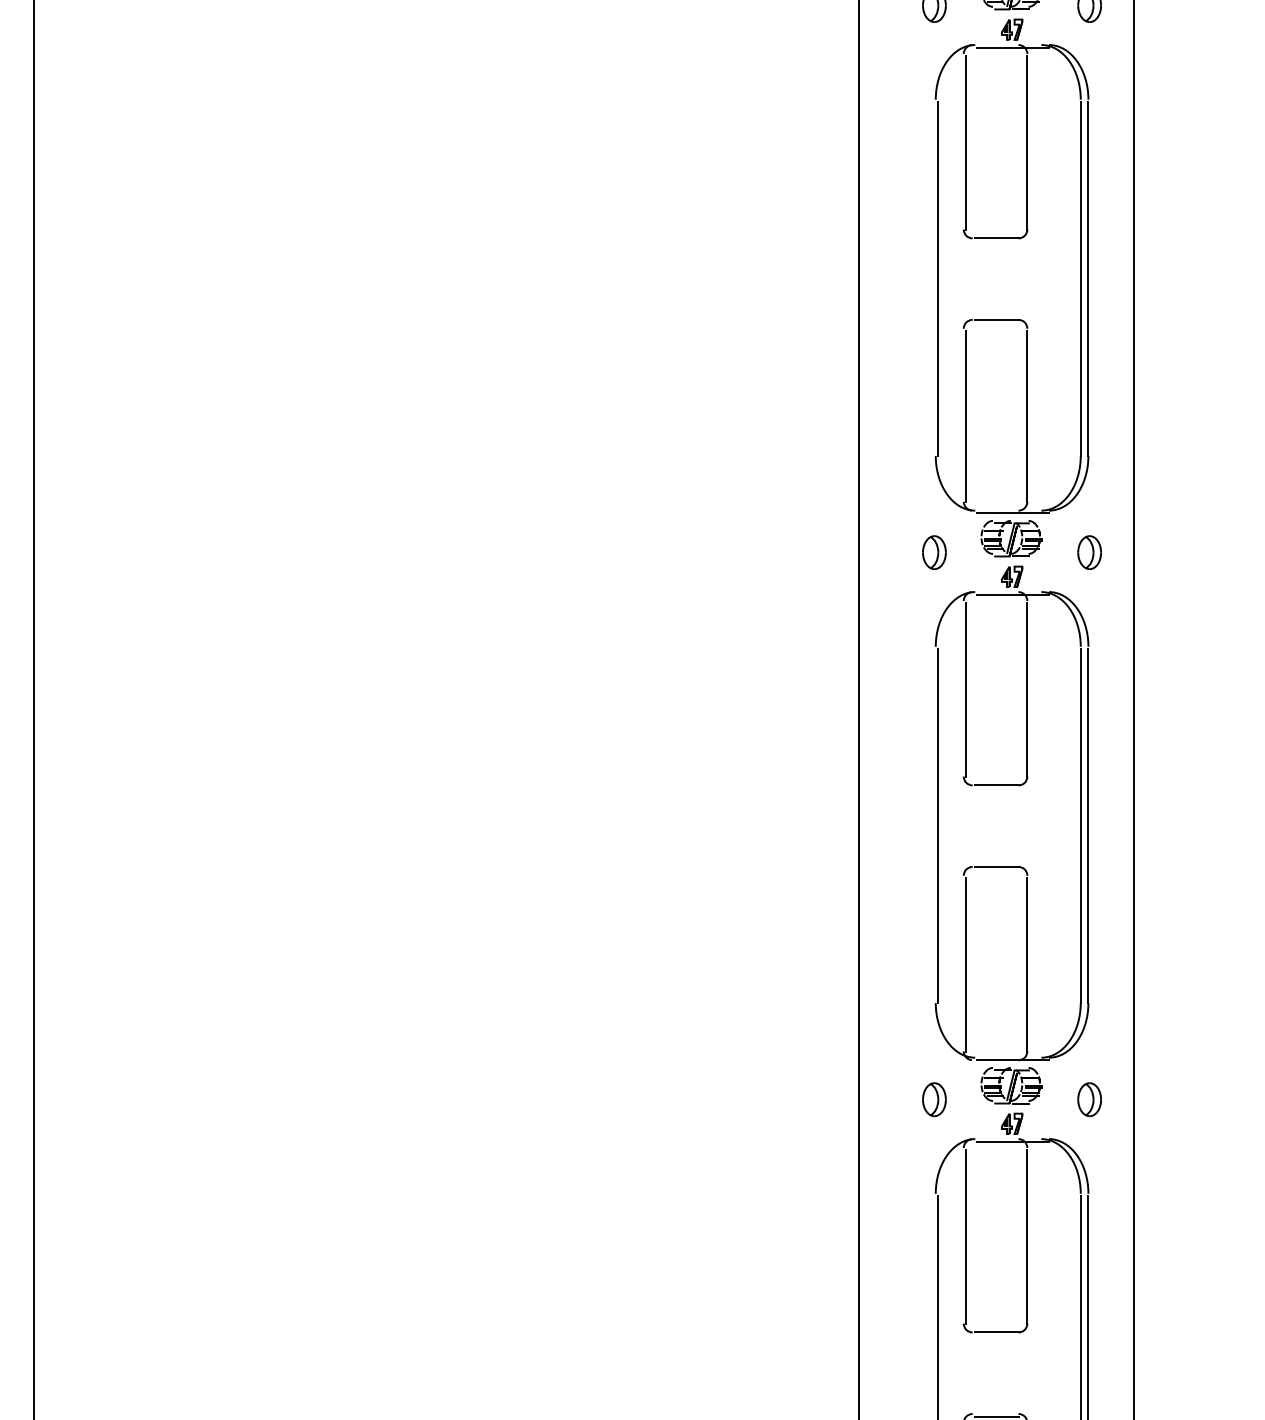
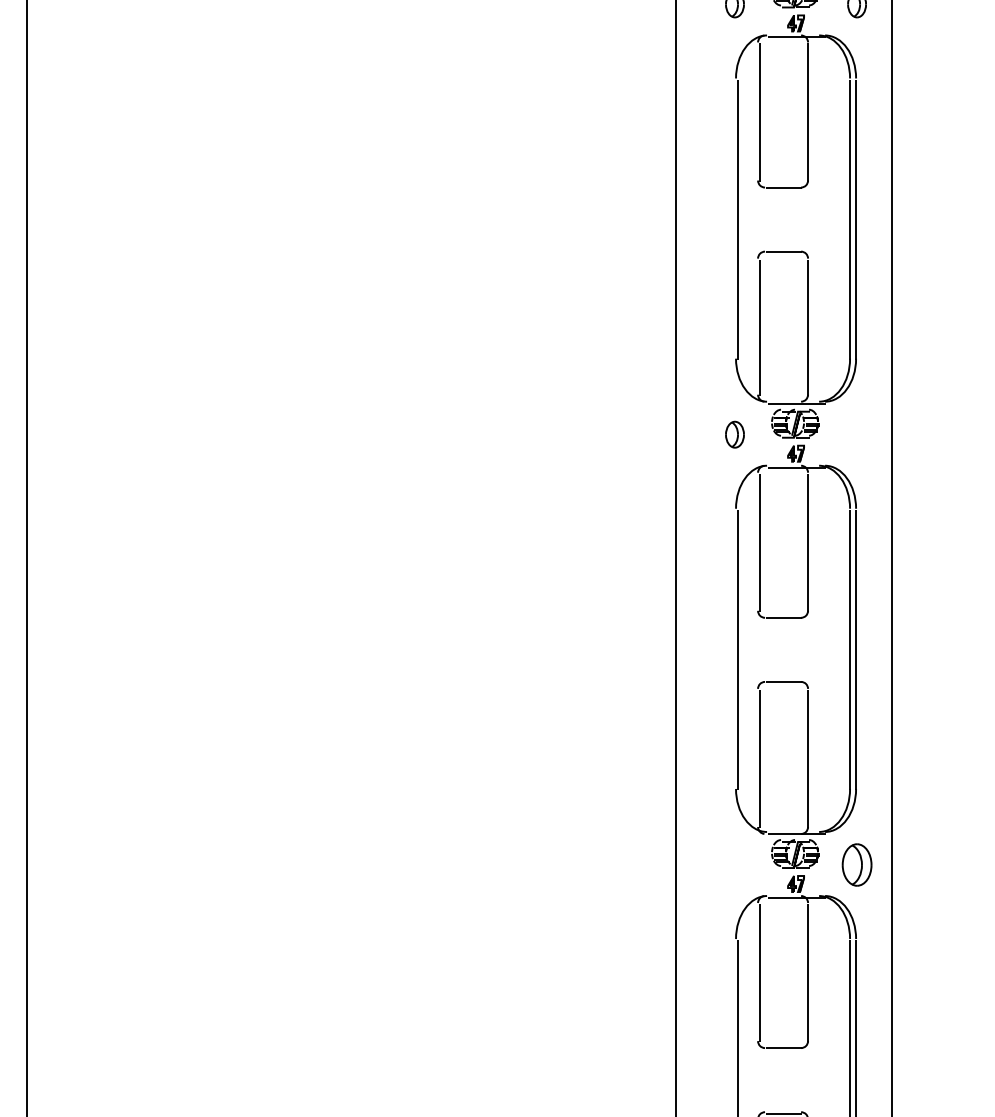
part: (1088, 552) -> (856, 434), removed
part: (933, 1099) -> (734, 864), removed
part: (1088, 1099) -> (856, 864), size x1.6

